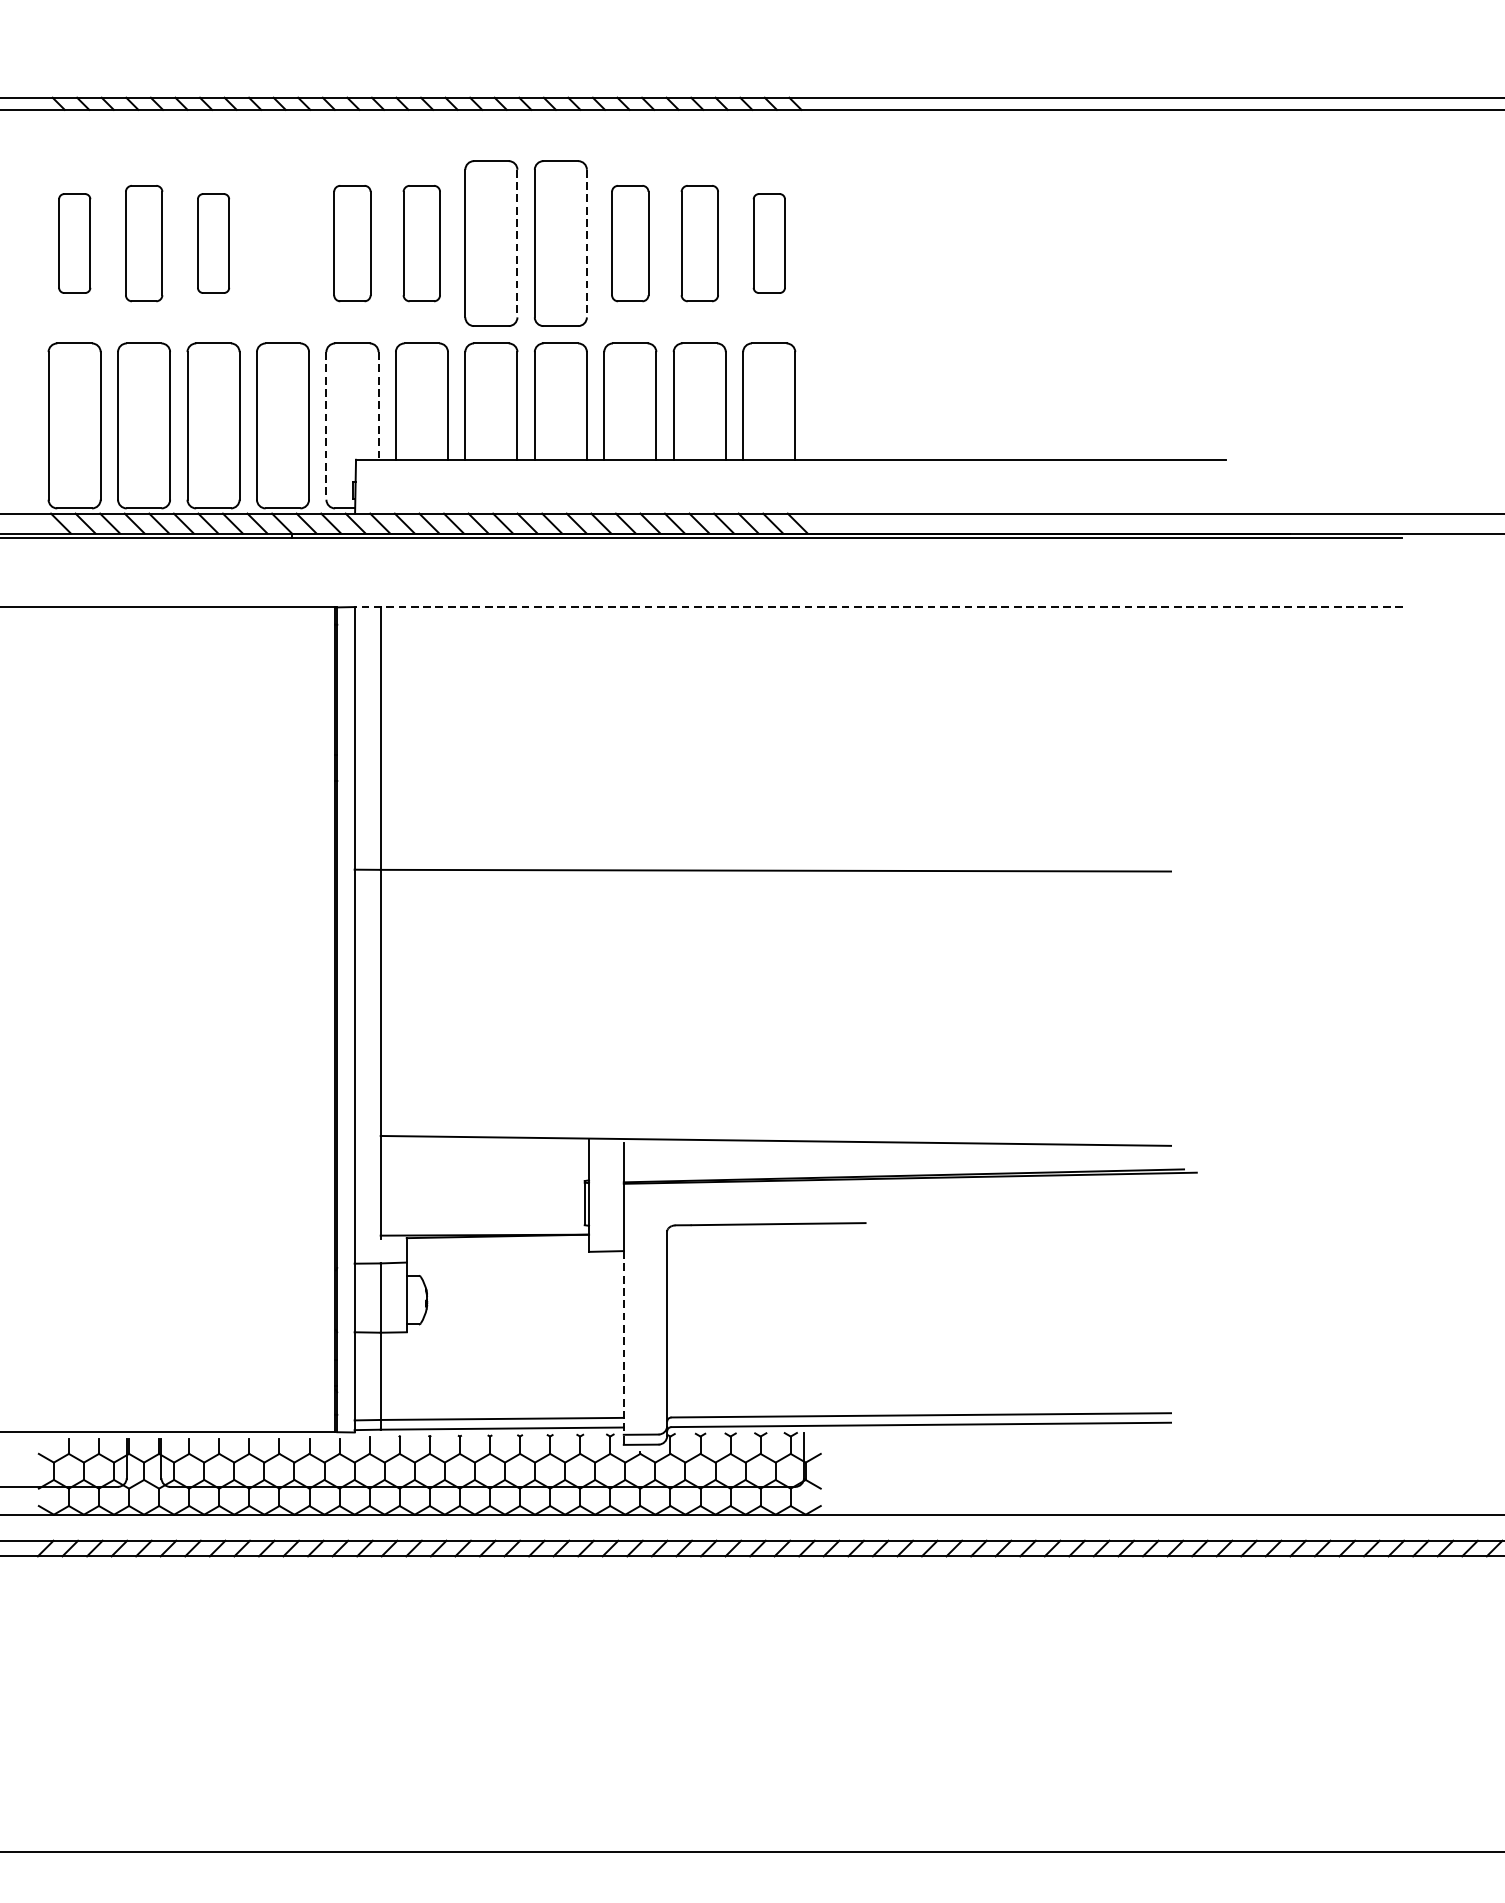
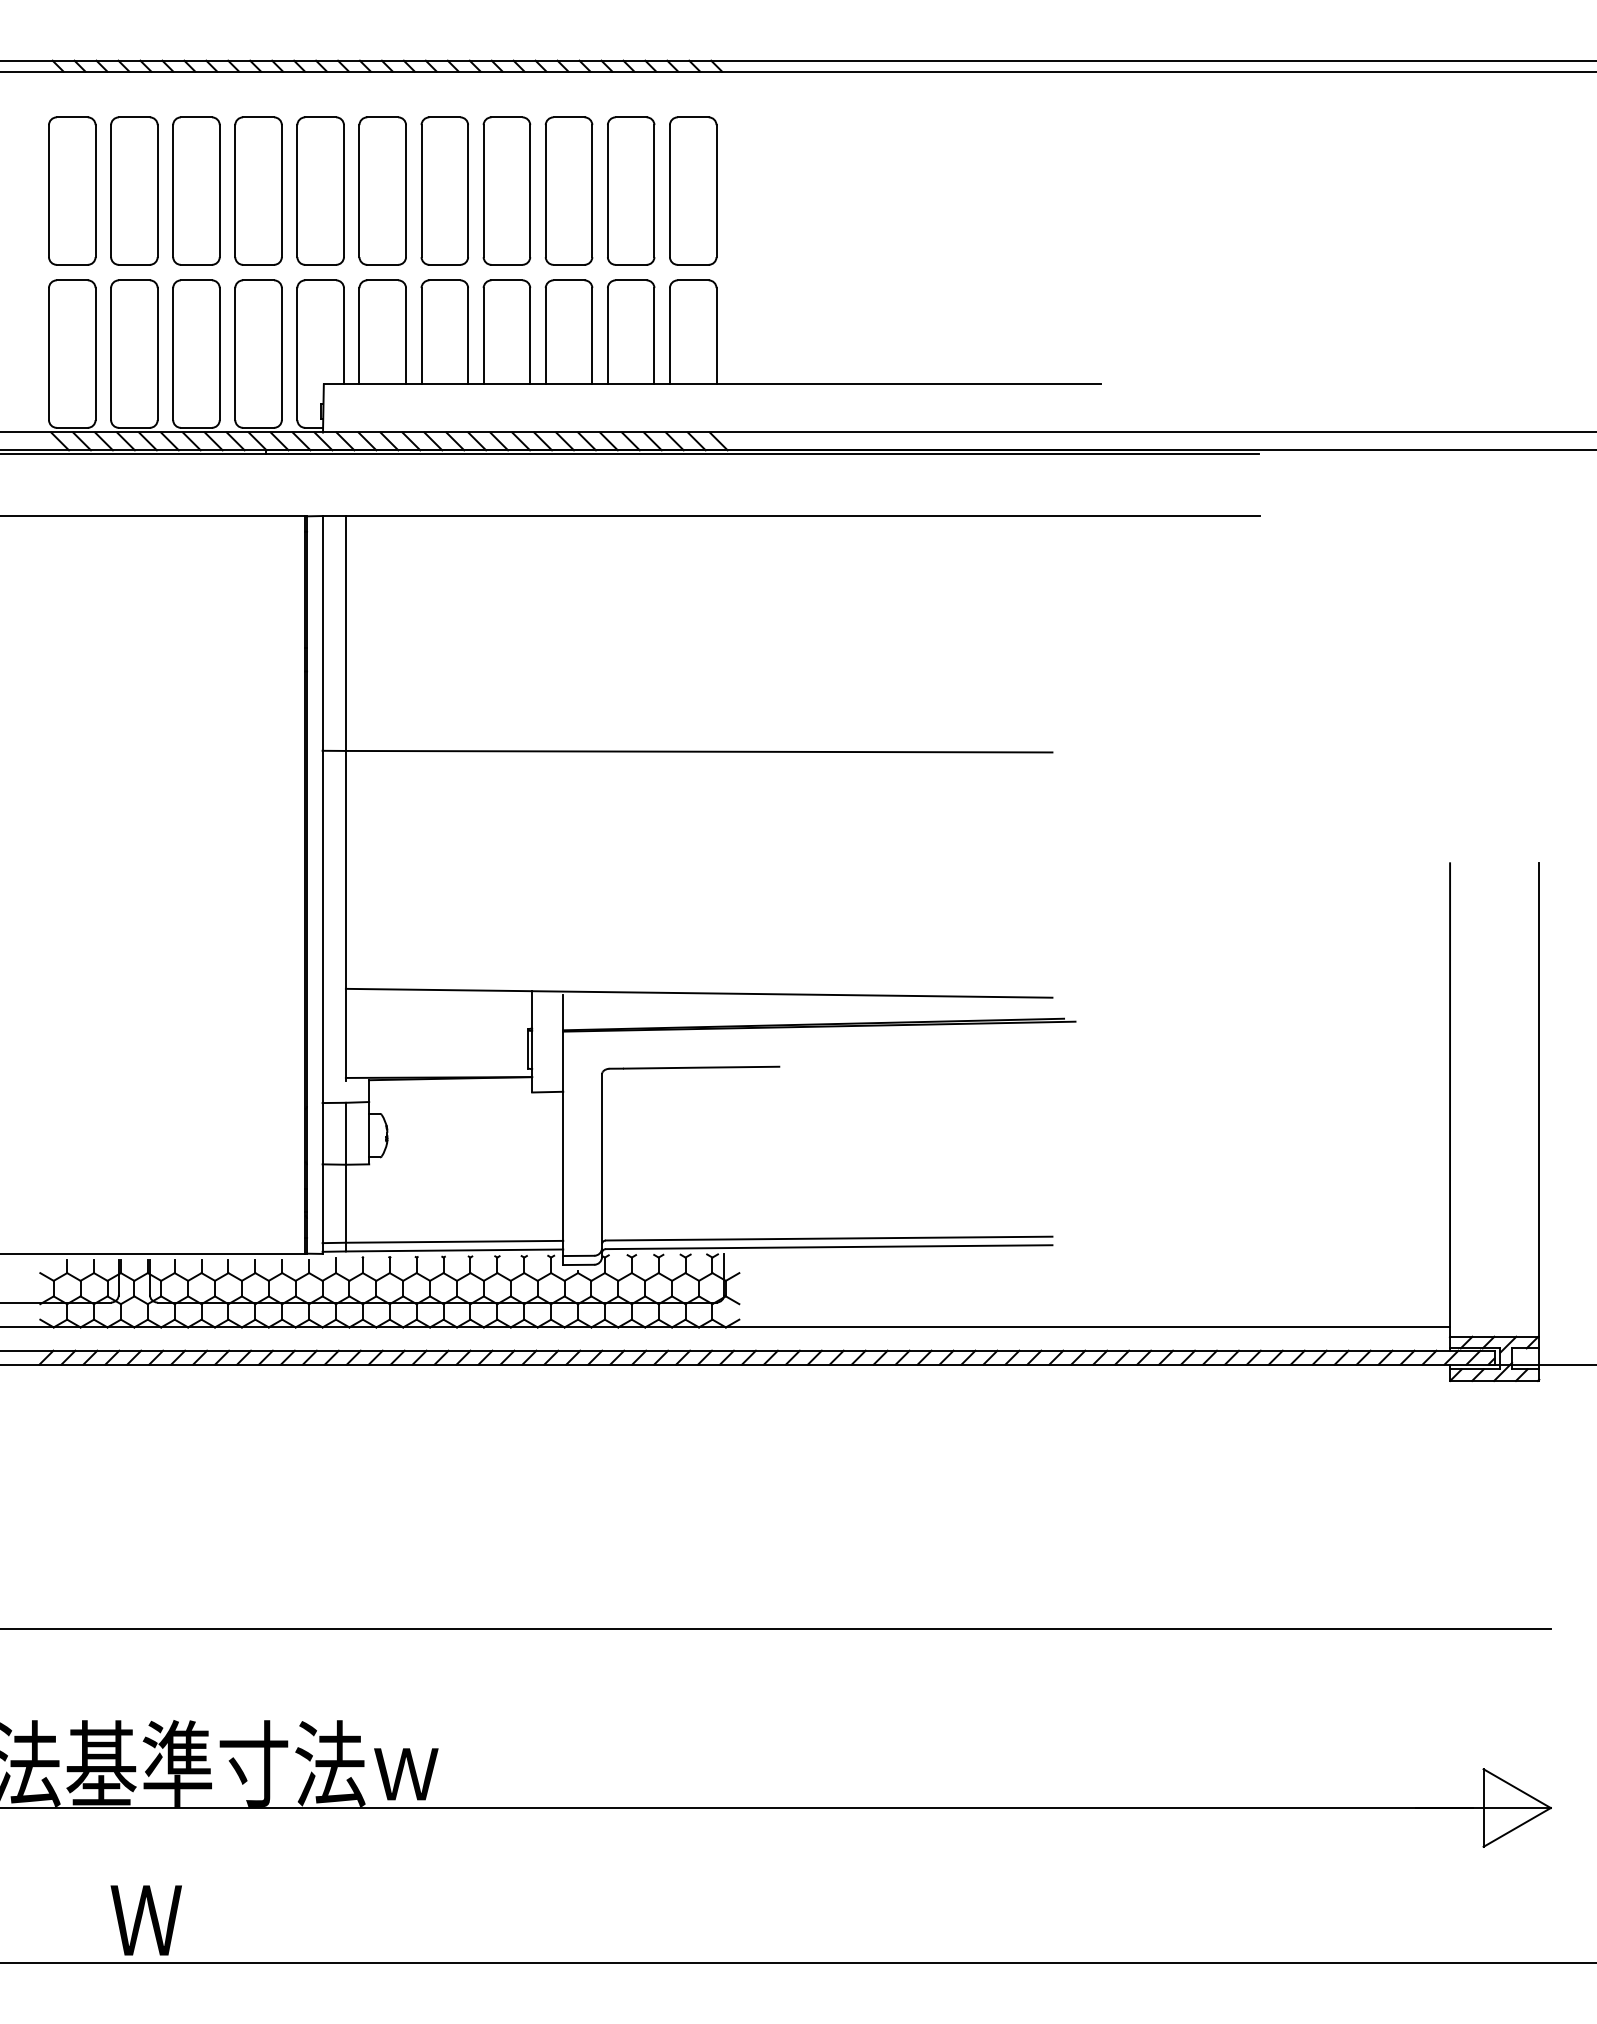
part: (74, 242) -> (72, 190), size x1.67
part: (144, 242) -> (134, 190), size x1.43
part: (213, 242) -> (196, 190), size x1.67
part: (282, 242) -> (258, 190), added
part: (352, 242) -> (320, 190), size x1.43
part: (421, 242) -> (382, 190), size x1.43
part: (629, 242) -> (568, 190), size x1.43
part: (700, 242) -> (631, 190), size x1.43
part: (769, 242) -> (693, 190), size x1.67
line: (517, 244) -> (468, 191), dashed -> solid
line: (587, 244) -> (530, 191), dashed -> solid
line: (378, 406) -> (343, 336), dashed -> solid
line: (326, 426) -> (297, 354), dashed -> solid
line: (879, 607) -> (791, 516), dashed -> solid
line: (624, 1348) -> (563, 1178), dashed -> solid

